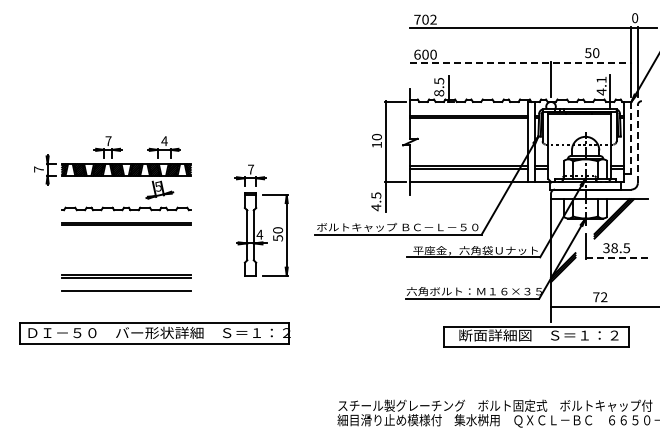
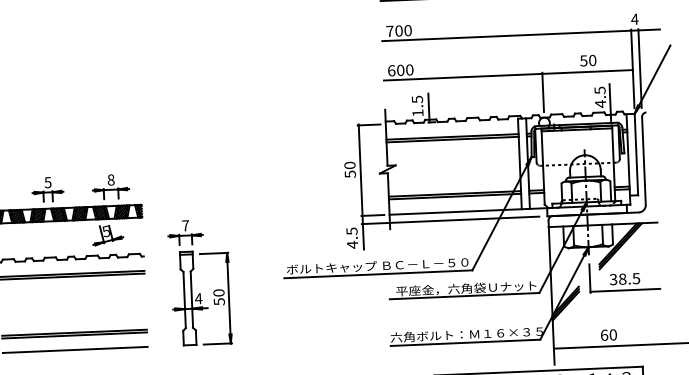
text: (634, 18) -> (634, 19), 0 -> 4
text: (433, 19) -> (408, 30), 702 -> 700
line: (520, 63) -> (508, 75), dashed -> solid
text: (601, 79) -> (599, 89), 4.1 -> 4.5
text: (439, 93) -> (418, 113), 8.5 -> 1.5
line: (631, 138) -> (636, 154), dashed -> solid
text: (108, 141) -> (48, 183), 7 -> 5
text: (164, 141) -> (111, 180), 4 -> 8
text: (376, 144) -> (349, 173), 10 -> 50
line: (637, 144) -> (643, 161), dashed -> solid
line: (464, 189) -> (450, 220), added
part: (254, 220) -> (192, 282), moved
line: (616, 258) -> (625, 290), dashed -> solid
text: (600, 297) -> (609, 335), 72 -> 60

